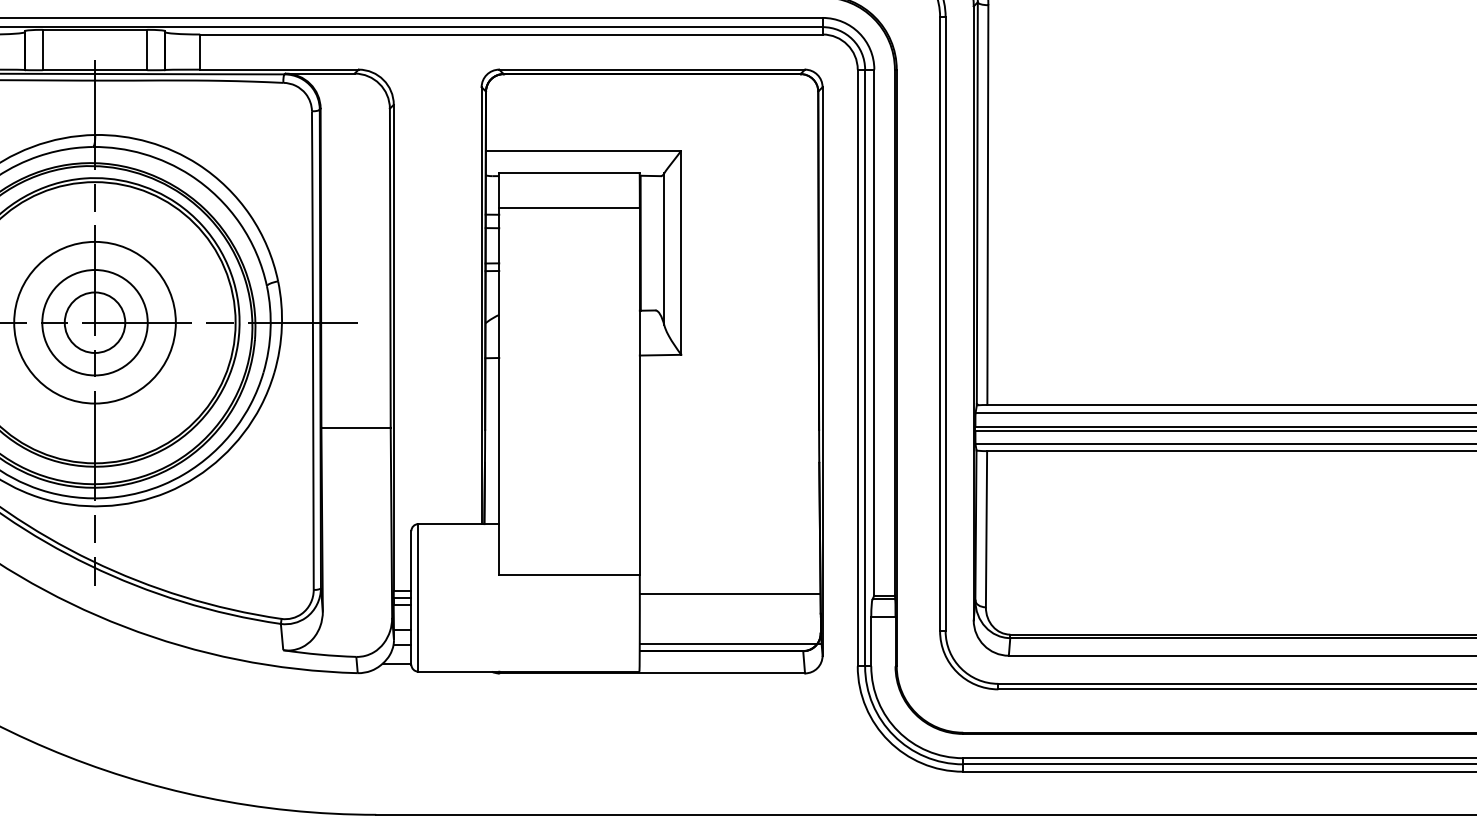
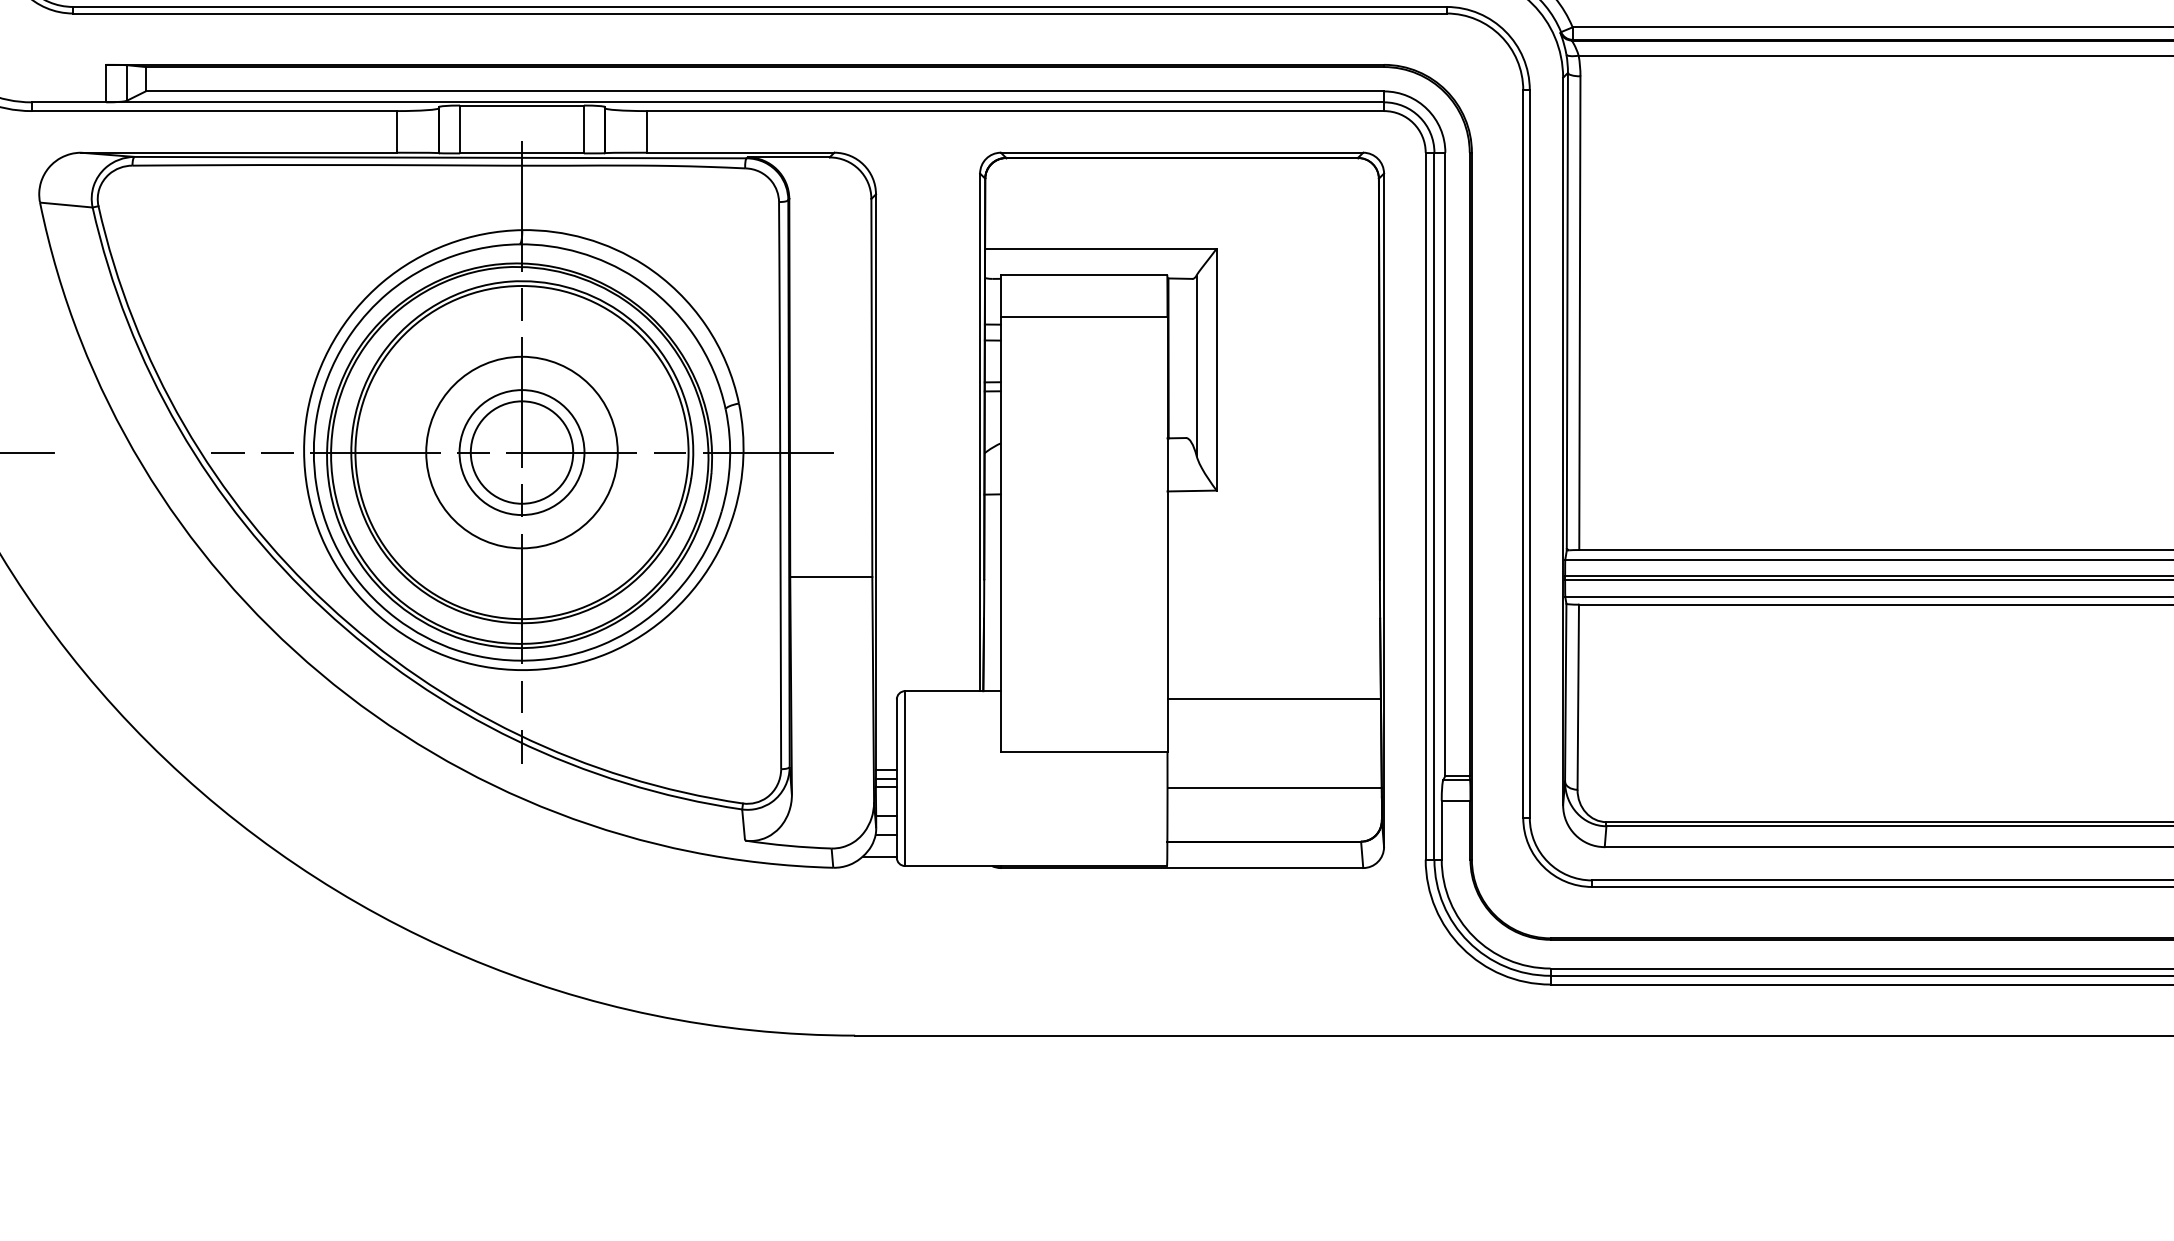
circle: (94, 322) -> (521, 452), size x1.43
line: (729, 593) -> (1273, 698), moved
line: (730, 643) -> (1274, 787), moved

